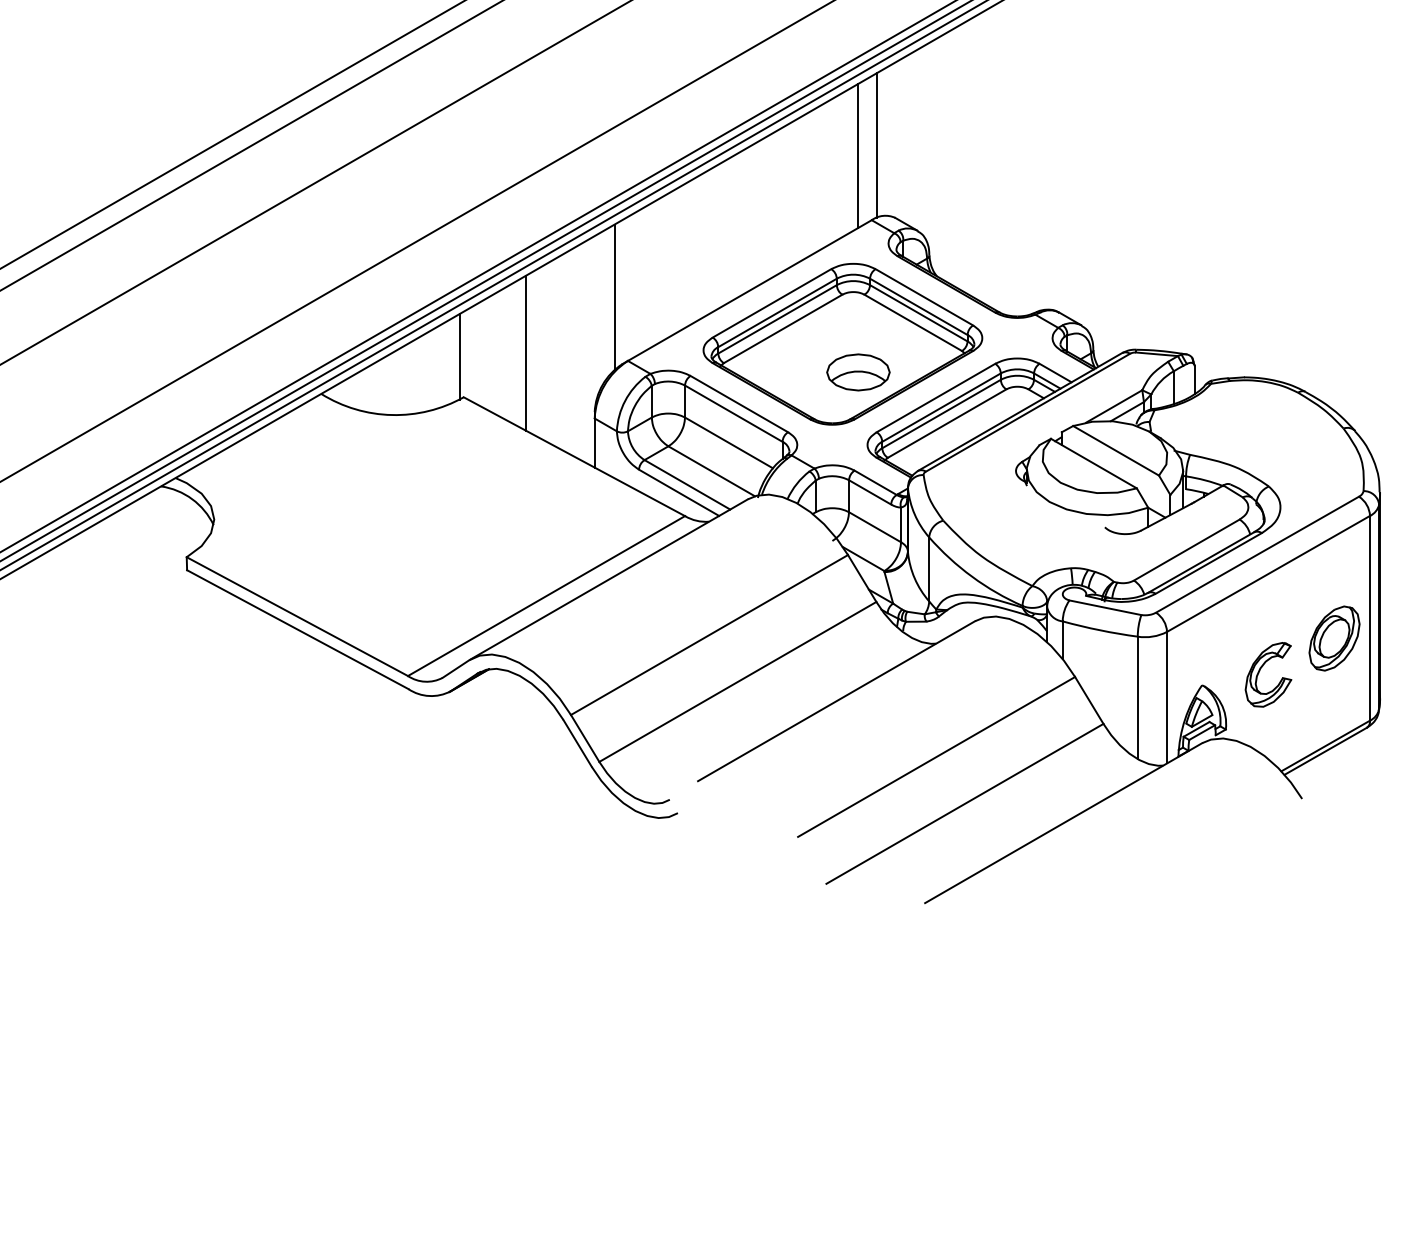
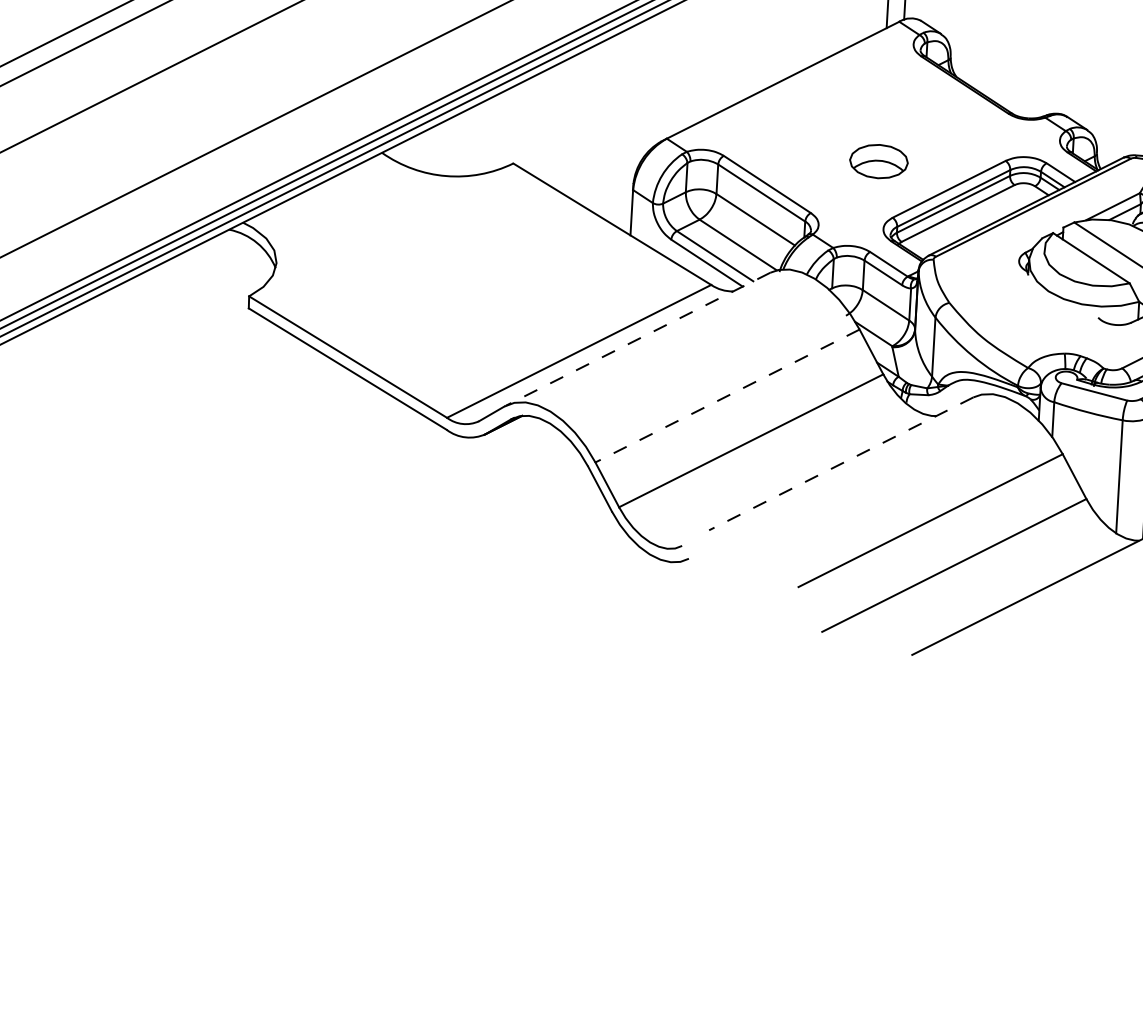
line: (614, 296) -> (657, 78), removed
part: (842, 344) -> (865, 134), removed
line: (526, 352) -> (573, 125), removed
line: (459, 356) -> (511, 125), removed
line: (609, 579) -> (638, 339), solid -> dashed
line: (709, 635) -> (727, 396), solid -> dashed
line: (836, 701) -> (841, 464), solid -> dashed

